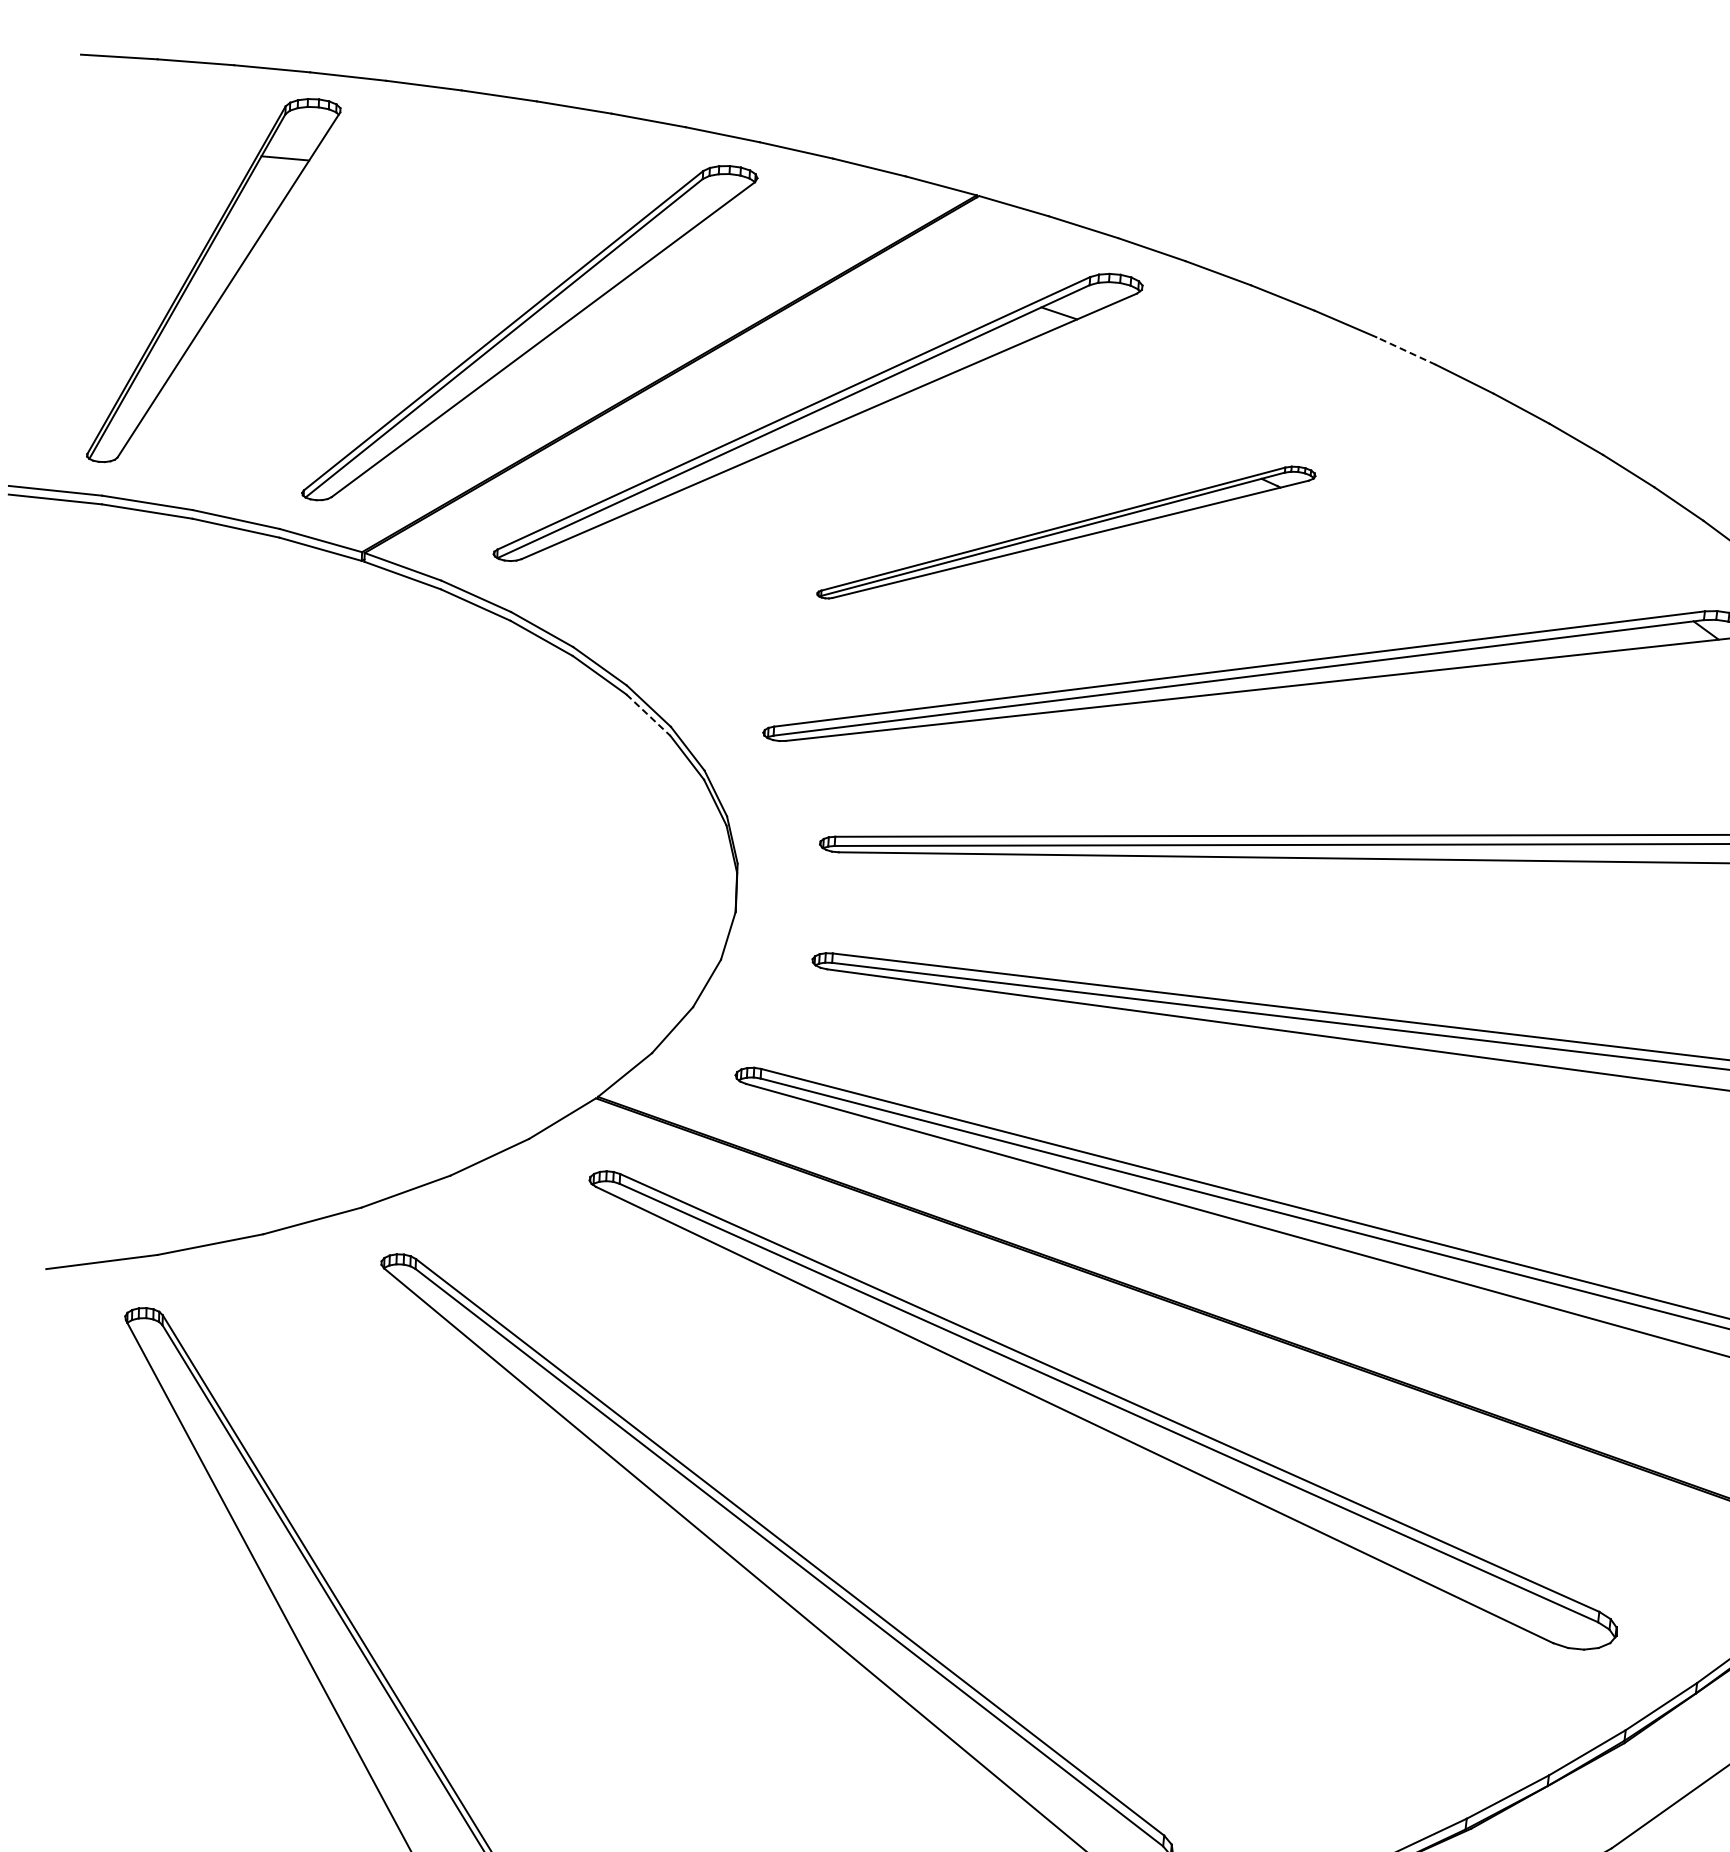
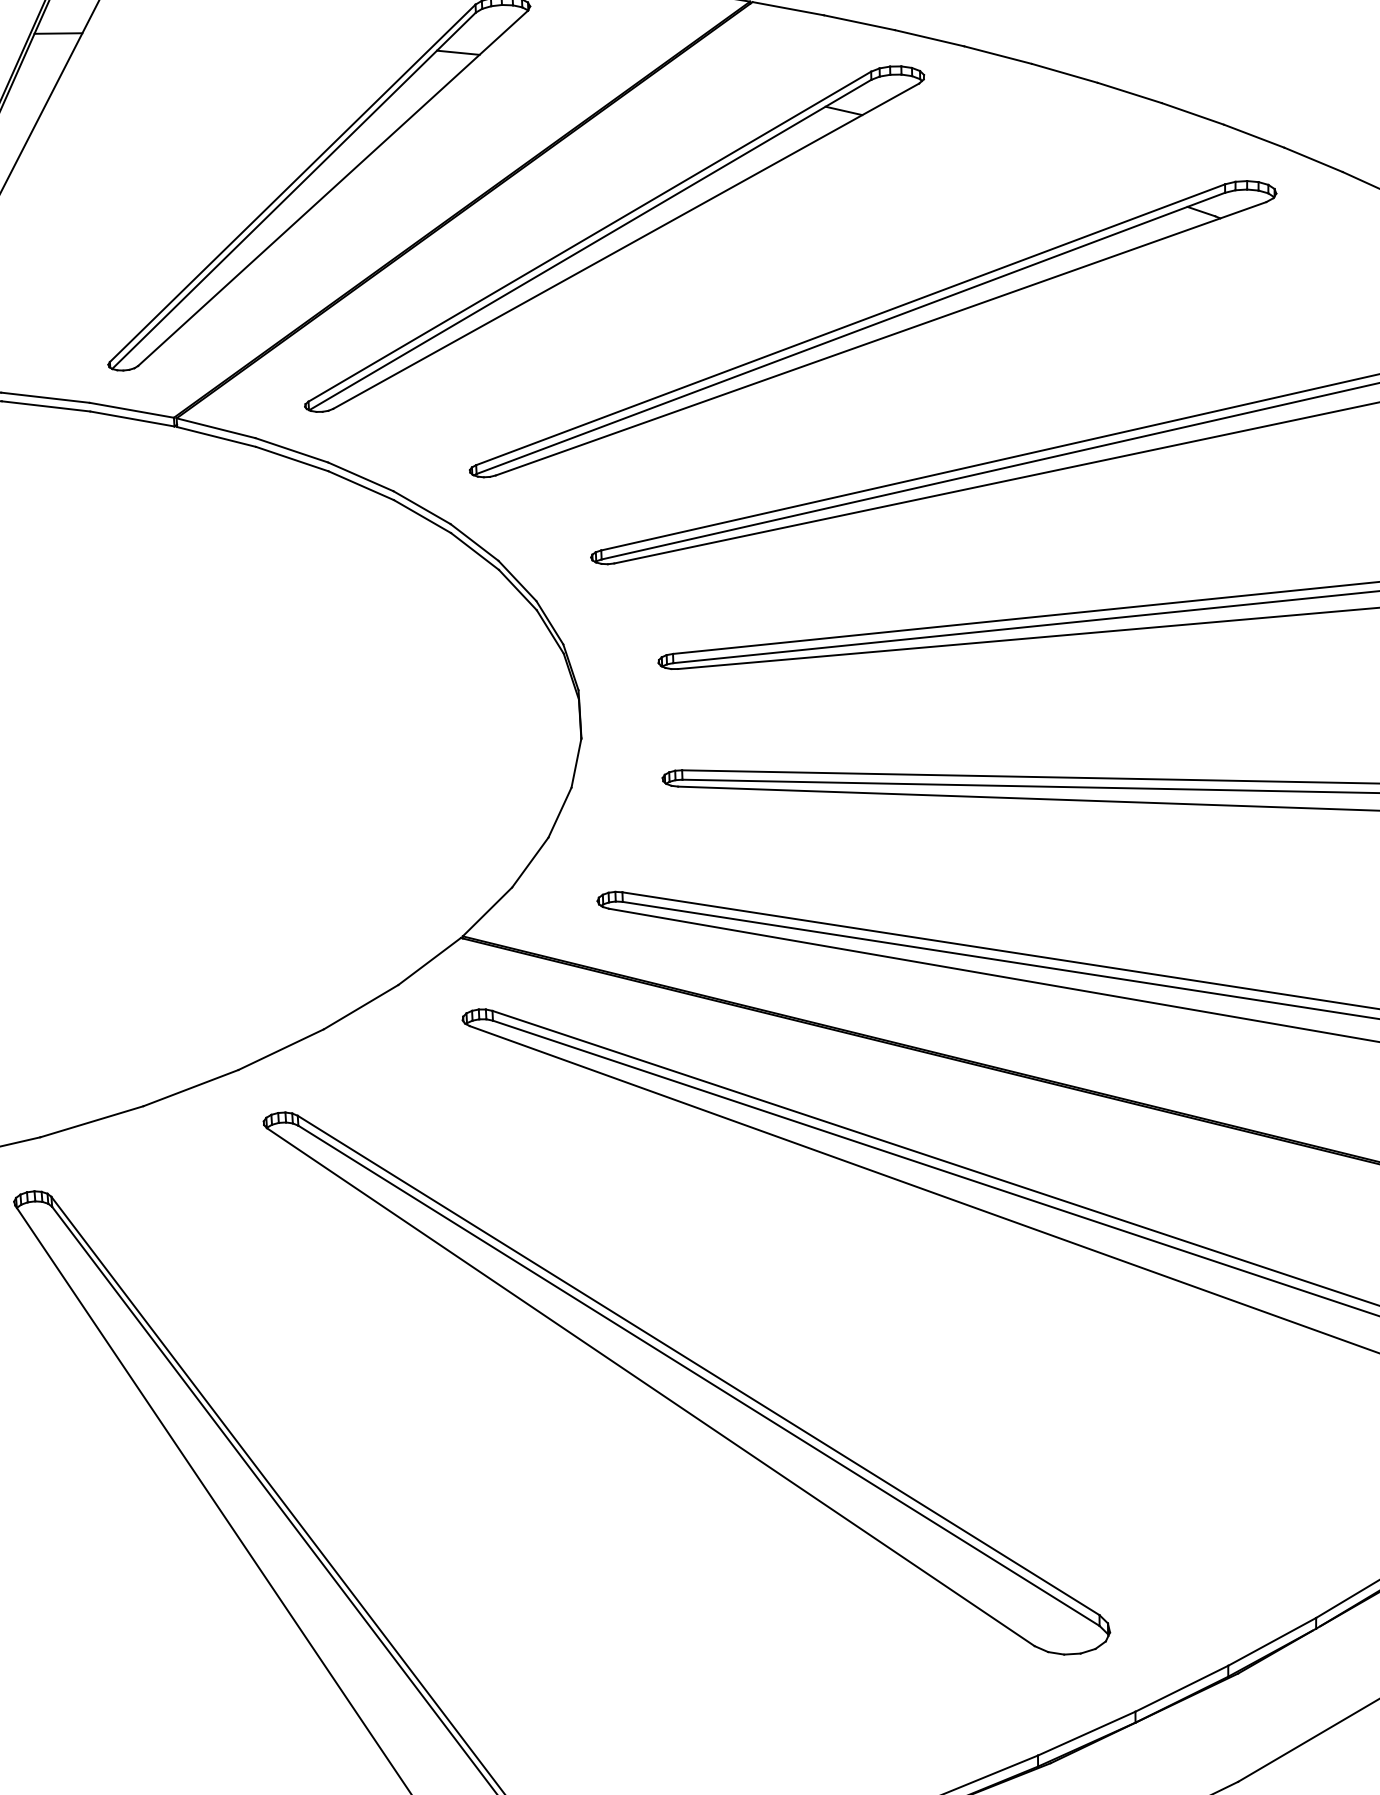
line: (681, 217) -> (458, 52), added
line: (1406, 351) -> (1193, 114), dashed -> solid
part: (1066, 532) -> (872, 328), size x1.67
line: (648, 715) -> (475, 551), dashed -> solid

